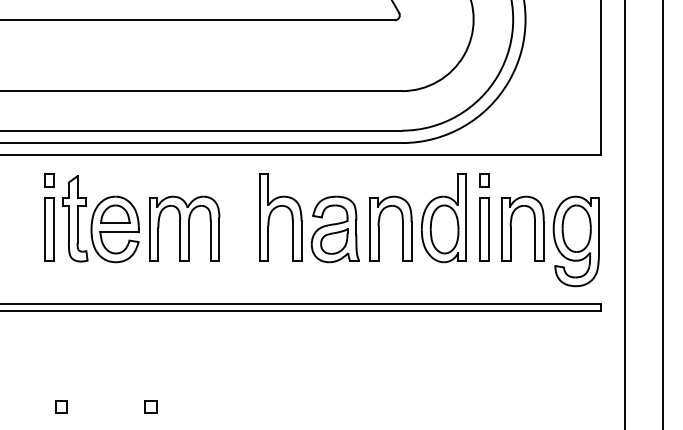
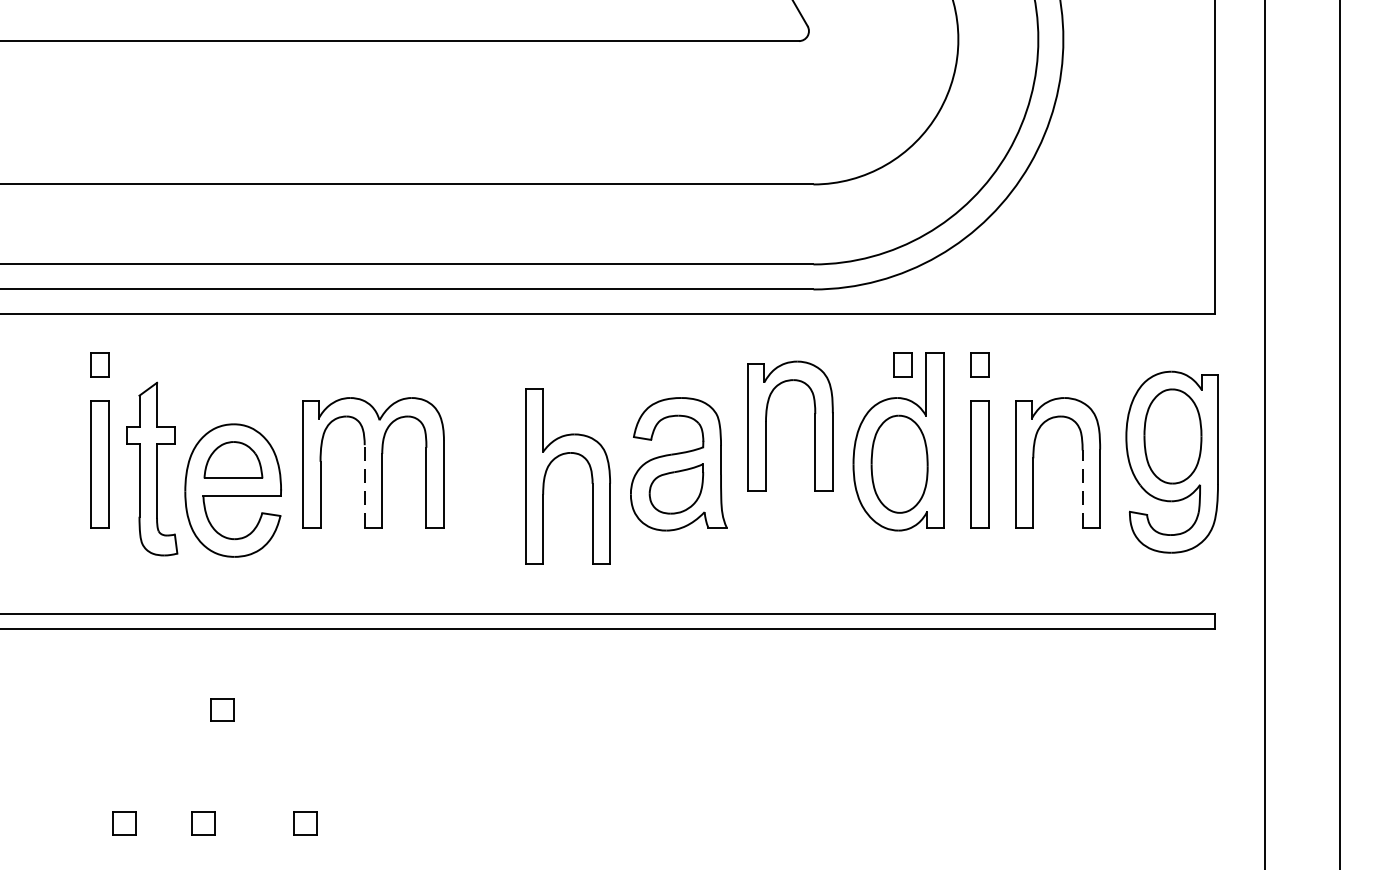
part: (446, 180) -> (903, 365), added
part: (272, 212) -> (551, 466), moved
part: (100, 219) -> (203, 470), moved
part: (379, 228) -> (767, 425), moved
line: (180, 239) -> (365, 484), solid -> dashed
line: (535, 241) -> (1083, 488), solid -> dashed
part: (575, 241) -> (1170, 462), moved
part: (109, 350) -> (221, 709), added
part: (100, 406) -> (203, 822), added

